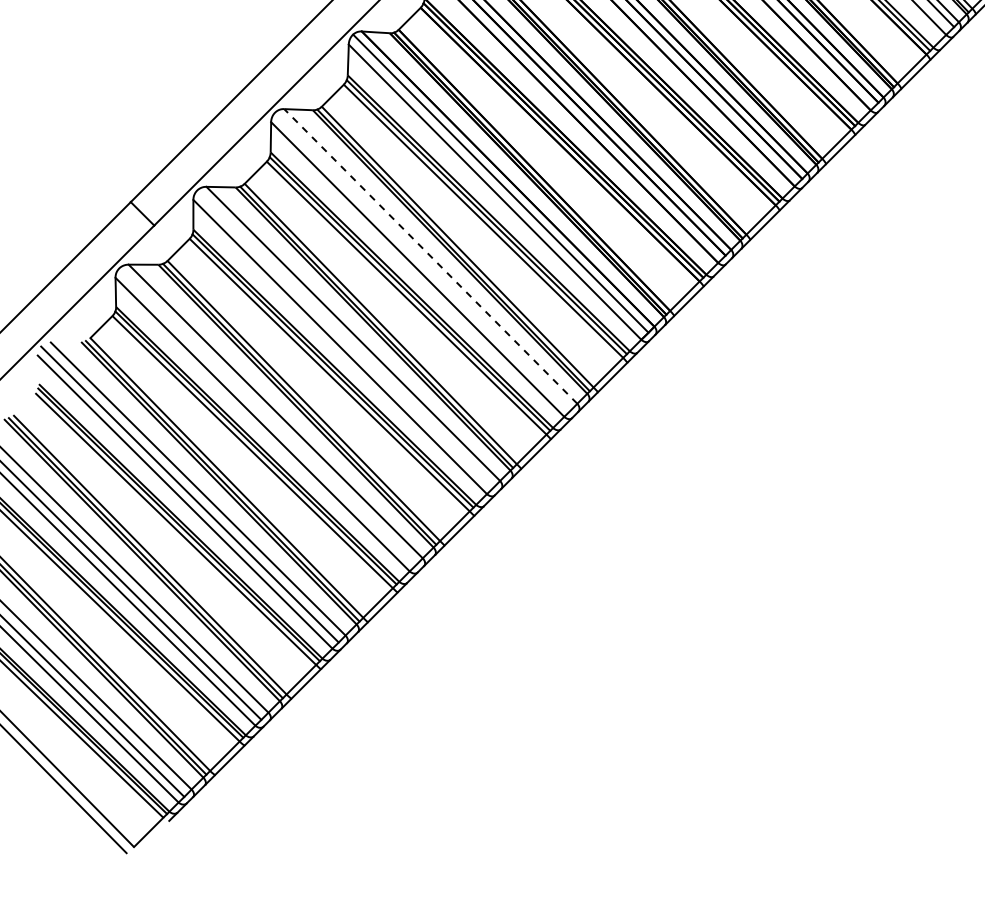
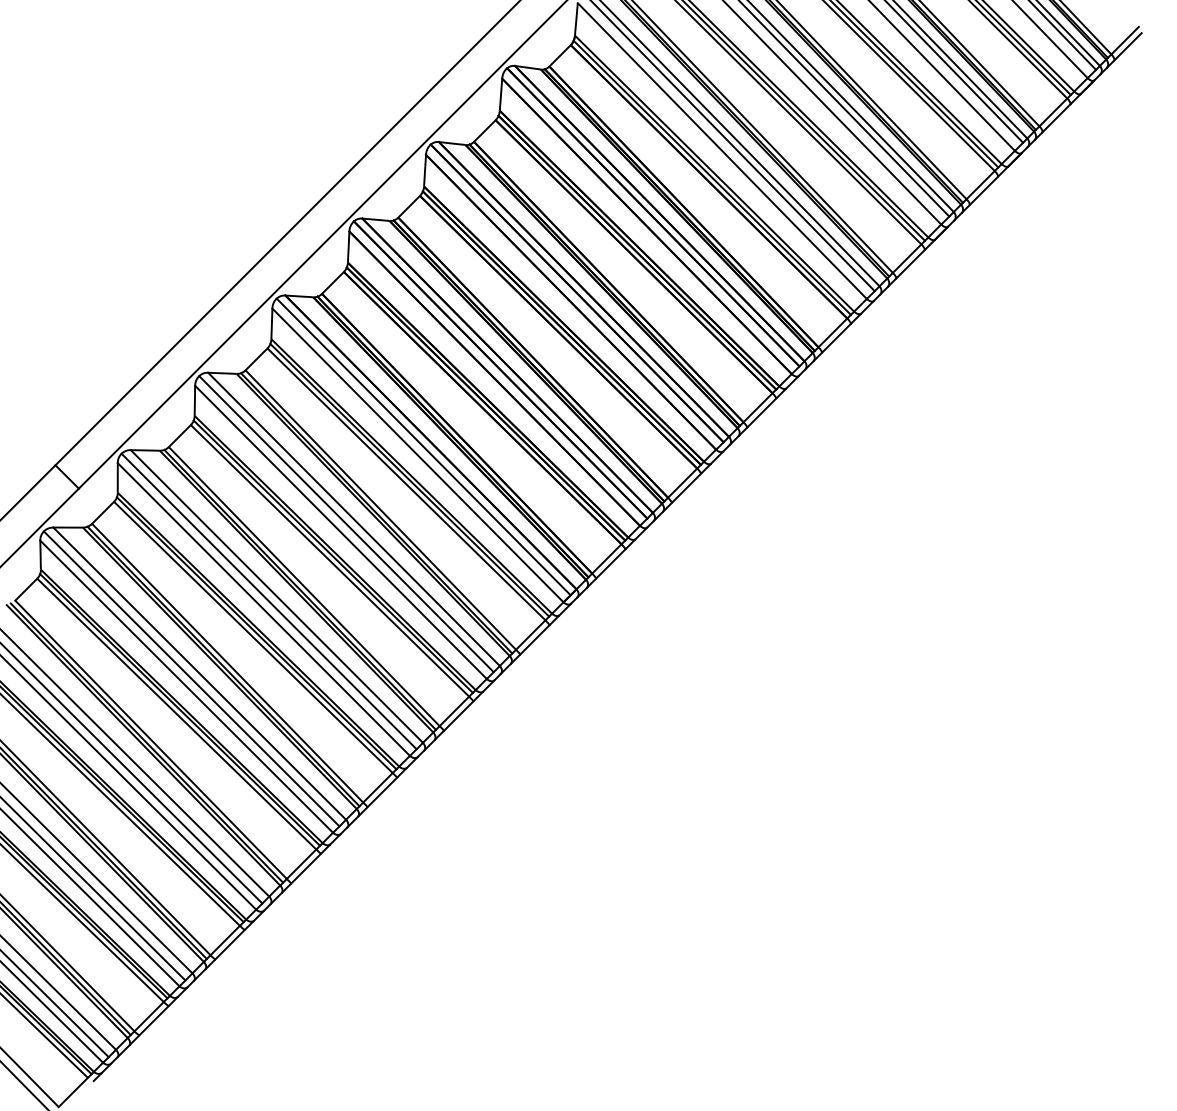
line: (431, 256) -> (354, 519), dashed -> solid
line: (423, 261) -> (346, 524), added
line: (344, 338) -> (268, 601), added
line: (267, 416) -> (191, 678), added

